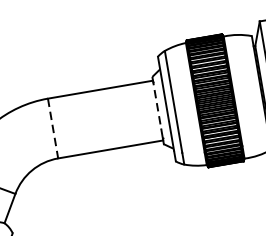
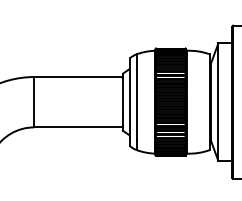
line: (156, 103) -> (122, 96), dashed -> solid
line: (53, 128) -> (34, 102), dashed -> solid

